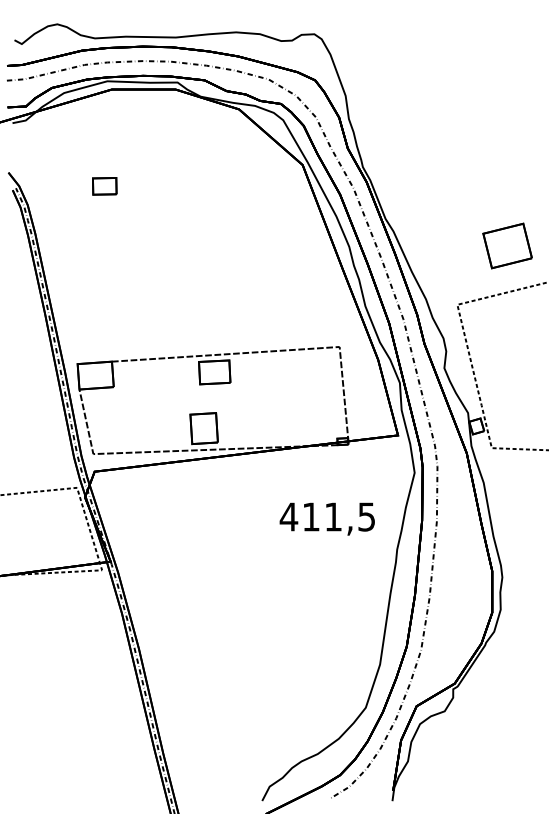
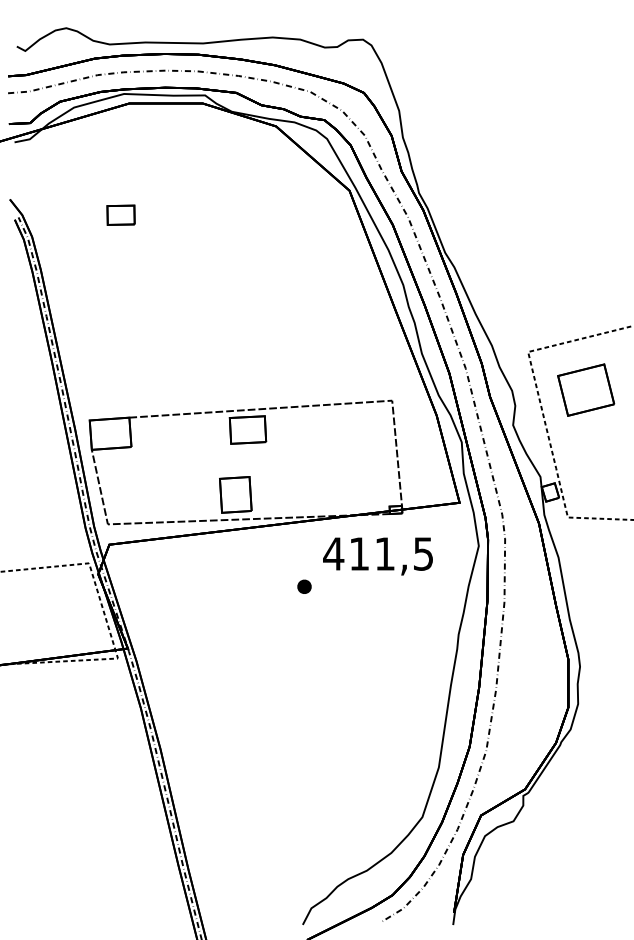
part: (507, 245) -> (586, 389), moved
part: (263, 507) -> (304, 586), added
text: (326, 519) -> (377, 556), moved

